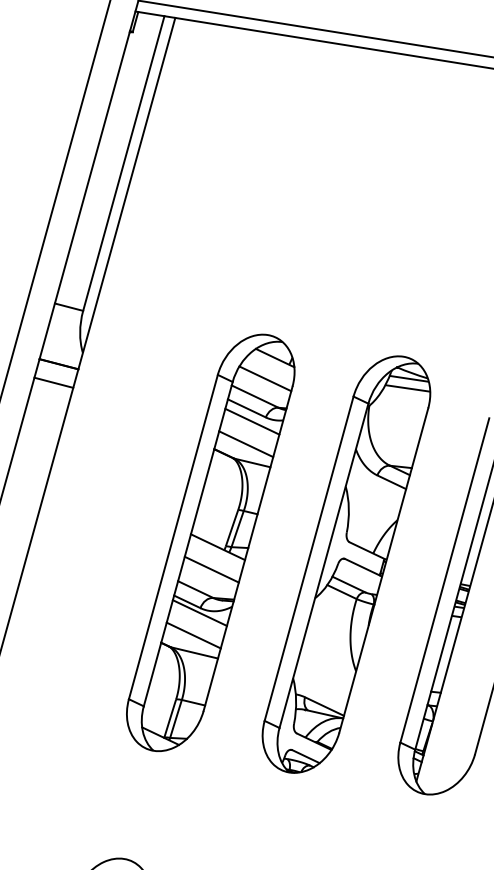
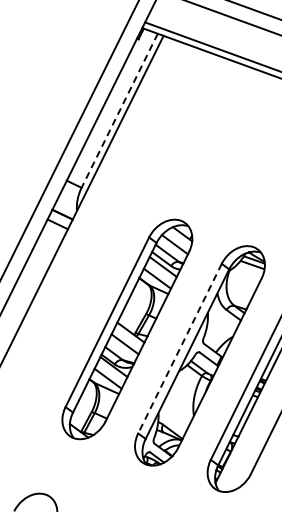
line: (123, 163) -> (119, 110), solid -> dashed
line: (309, 558) -> (180, 348), solid -> dashed

